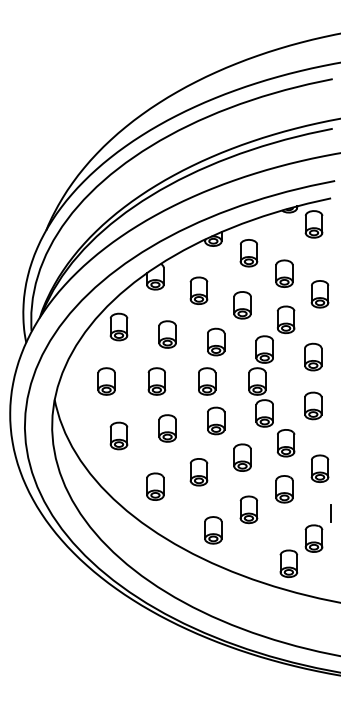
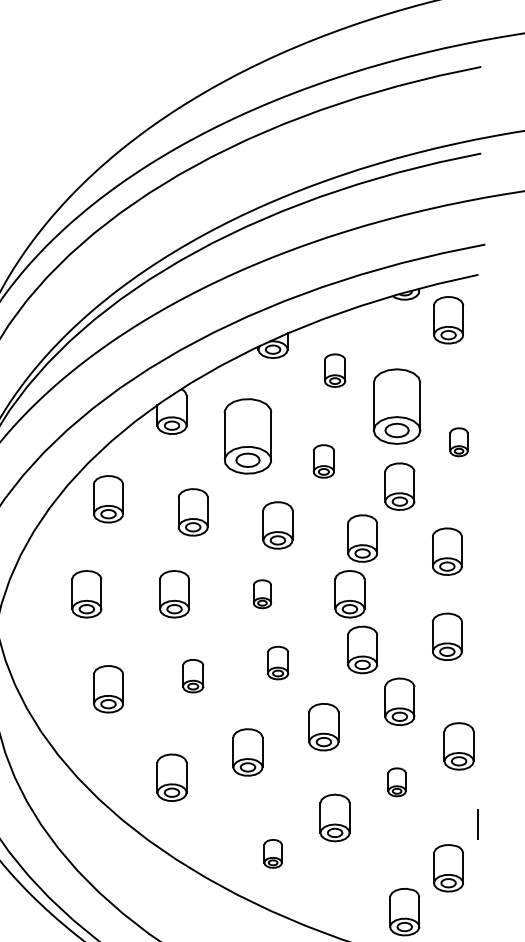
part: (248, 253) -> (334, 371), size x0.7
part: (284, 273) -> (397, 405), size x1.6
part: (198, 290) -> (247, 435), size x1.6
part: (319, 294) -> (458, 442), size x0.6
part: (242, 305) -> (323, 461), size x0.7
part: (207, 381) -> (262, 594), size x0.6
part: (216, 420) -> (278, 662), size x0.7
part: (167, 428) -> (193, 676), size x0.7
part: (284, 489) -> (397, 782), size x0.6
part: (213, 530) -> (273, 854), size x0.6

